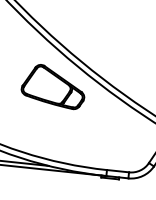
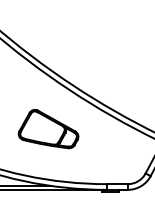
part: (53, 87) -> (48, 129), moved

